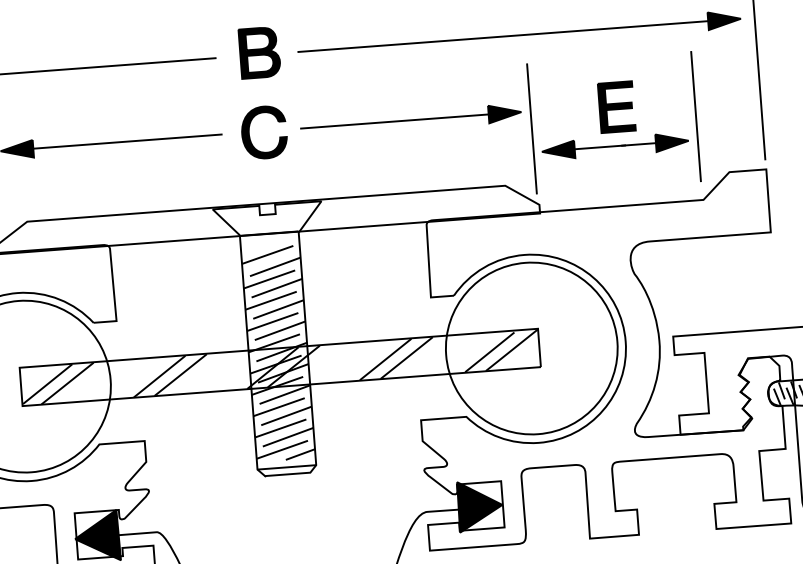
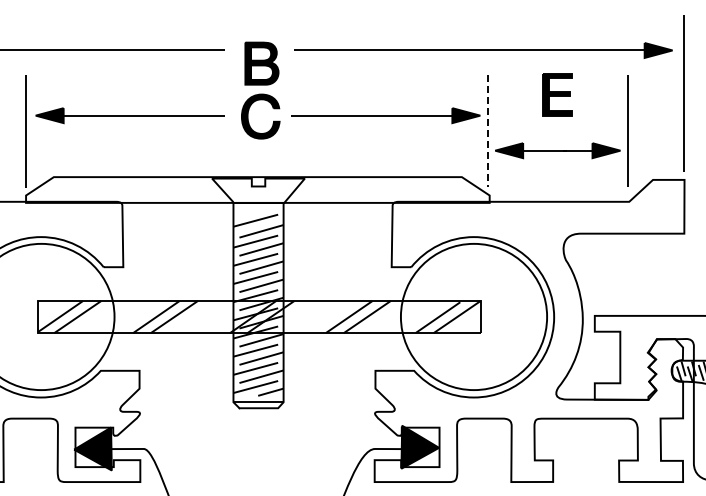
part: (259, 52) -> (261, 63), moved
part: (616, 107) -> (557, 94), moved
line: (532, 128) -> (488, 130), solid -> dashed

